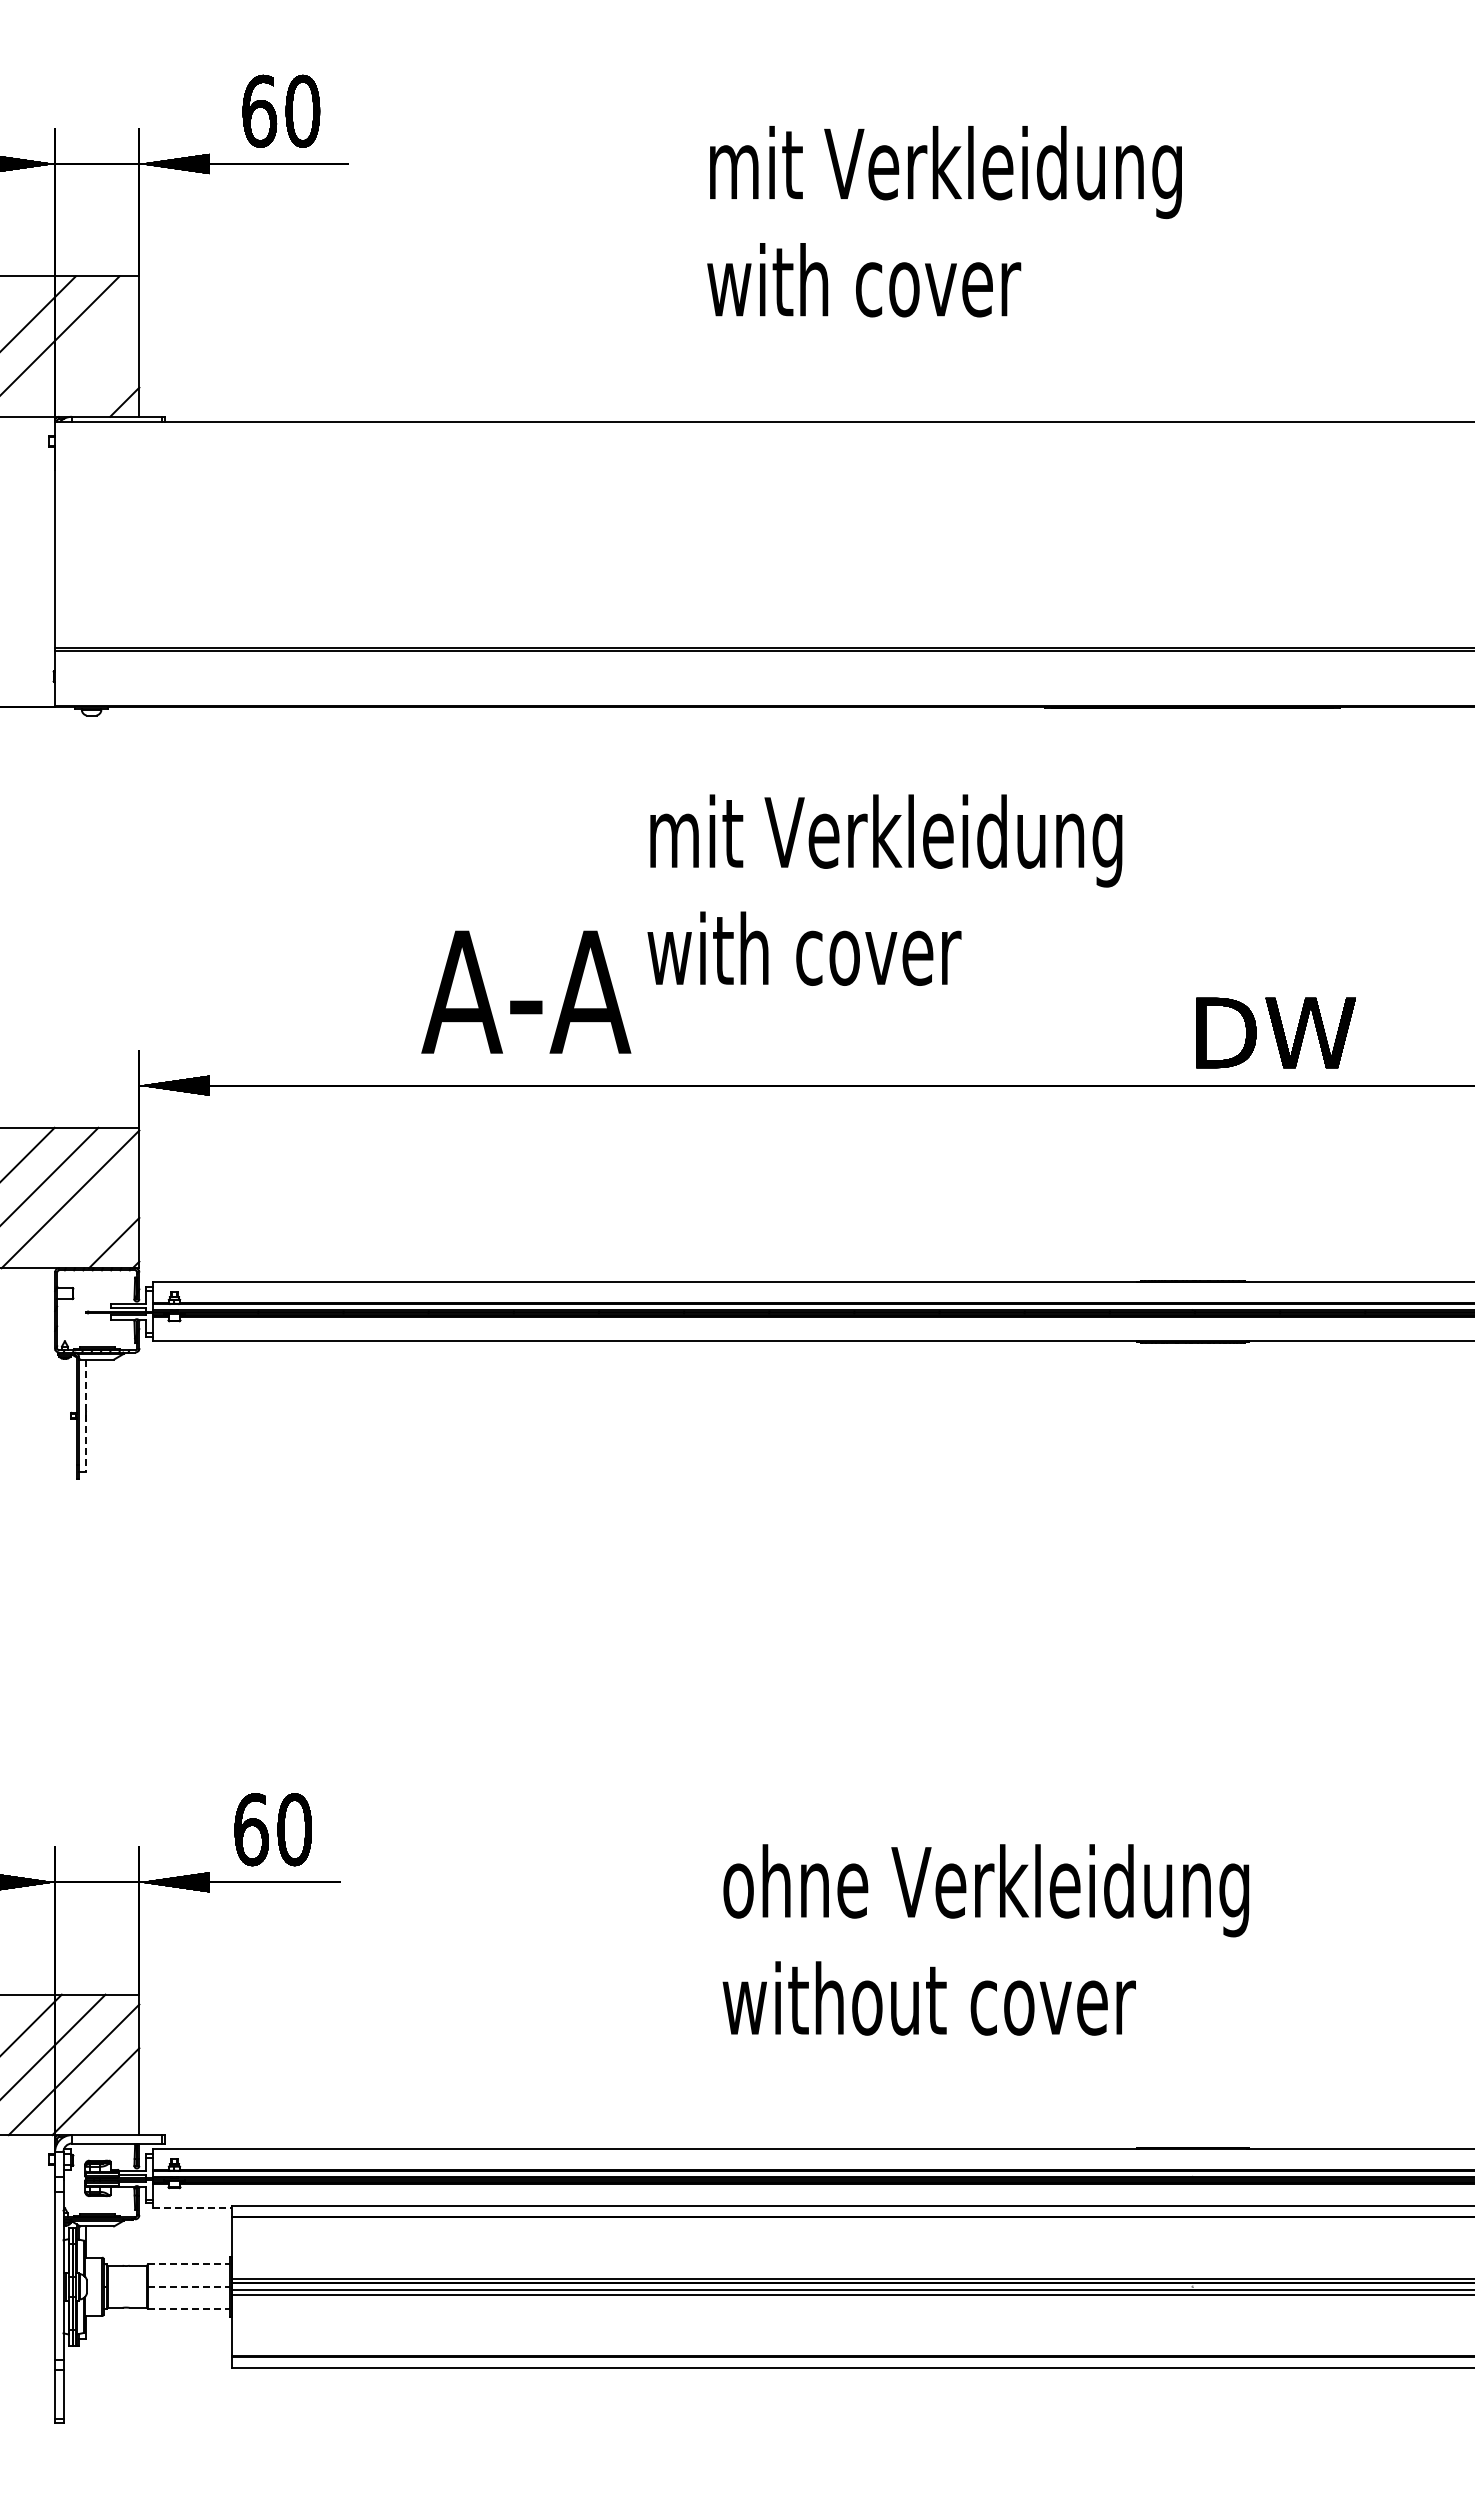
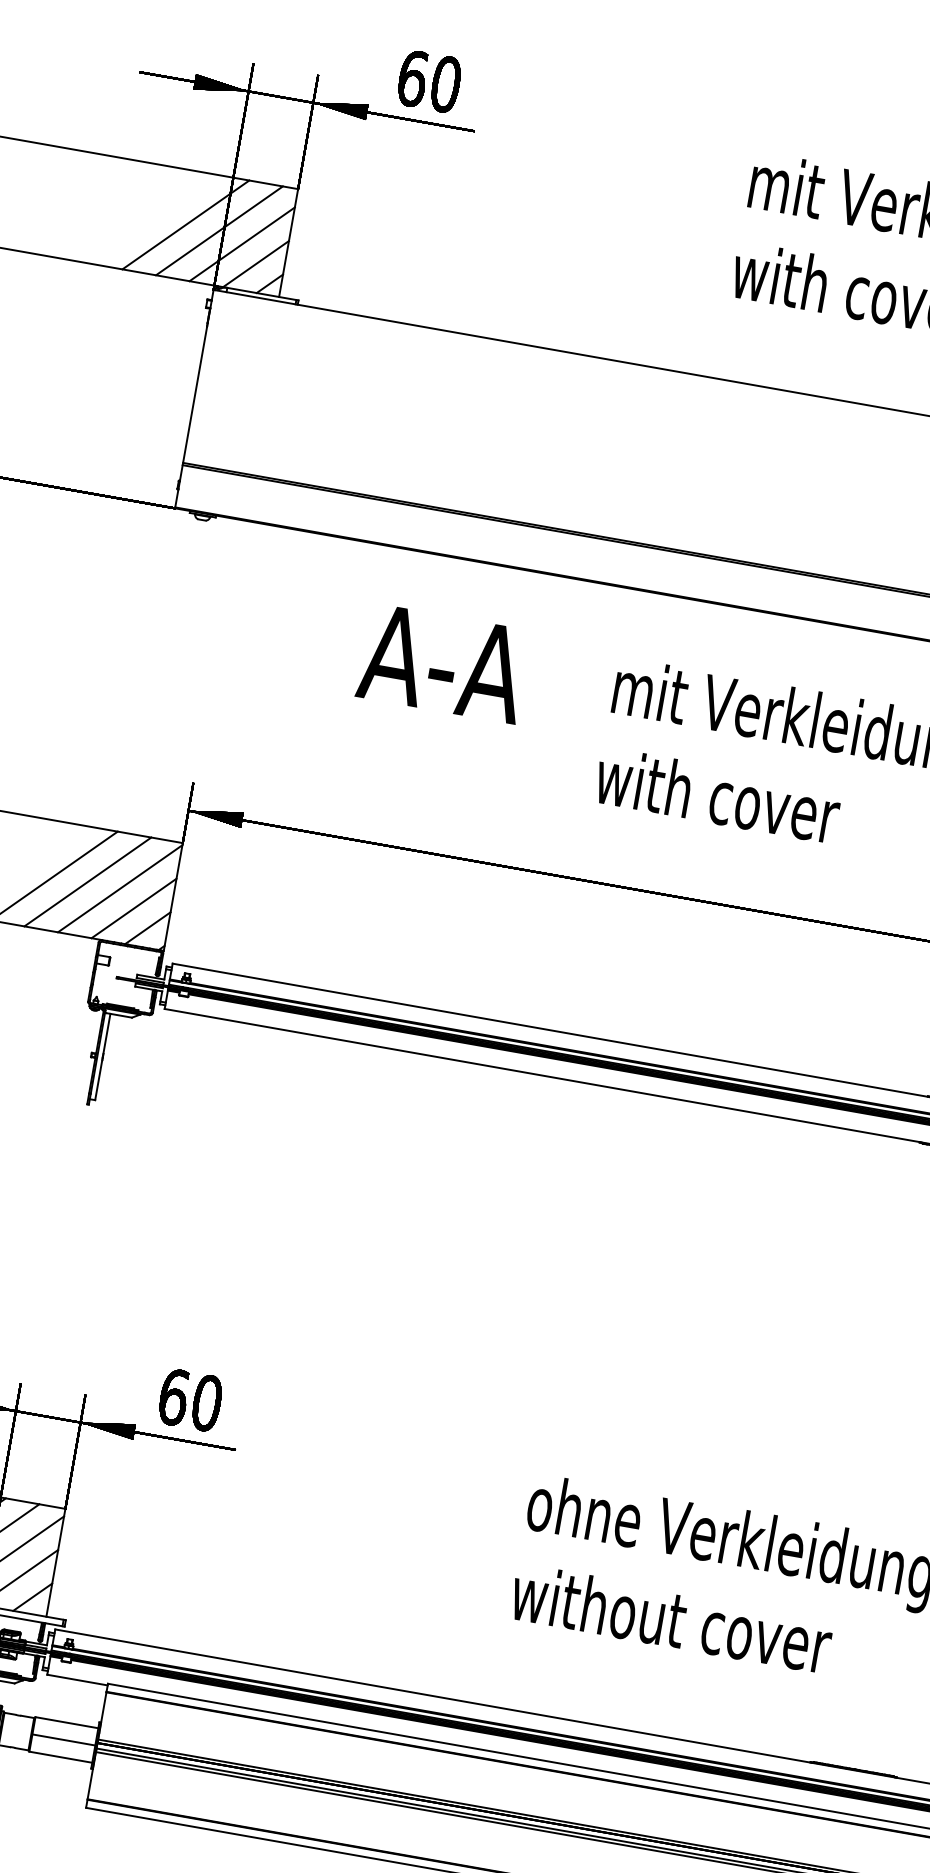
line: (80, 358) -> (241, 244), added
line: (102, 379) -> (255, 263), added
text: (526, 991) -> (443, 663), moved
line: (92, 1221) -> (134, 908), added
line: (86, 1416) -> (103, 1057), dashed -> solid
line: (117, 2113) -> (32, 1597), added
line: (193, 2208) -> (78, 1680), dashed -> solid
line: (188, 2264) -> (66, 1722), dashed -> solid
line: (188, 2286) -> (63, 1739), dashed -> solid
line: (188, 2309) -> (60, 1757), dashed -> solid

